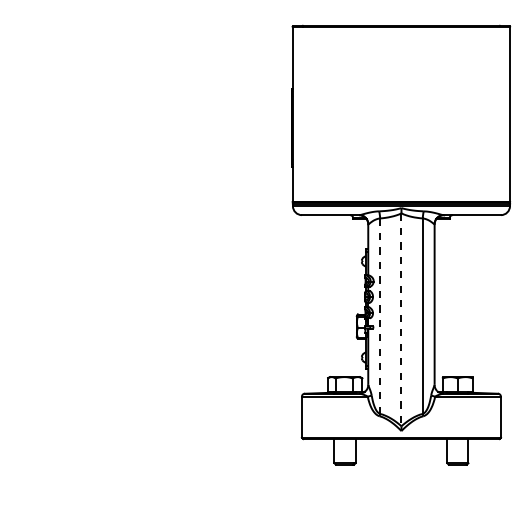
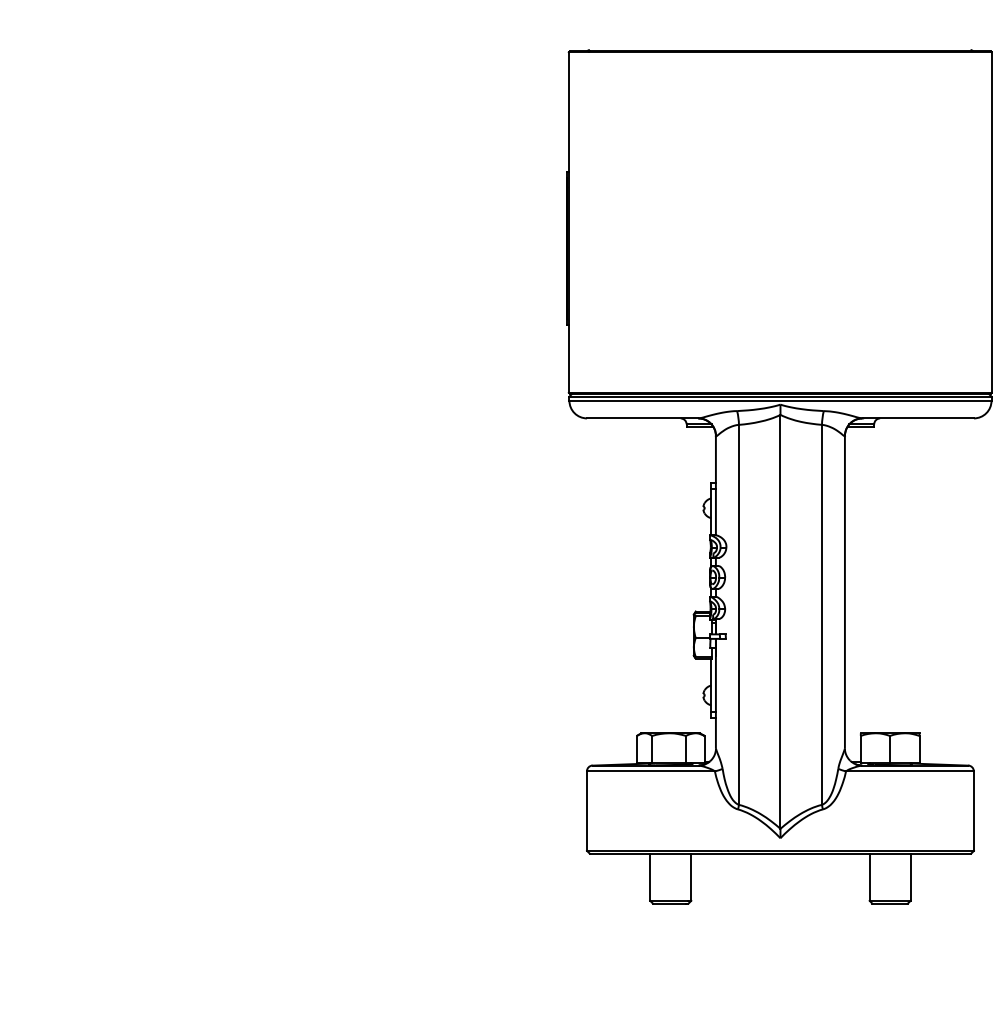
line: (380, 316) -> (739, 615), dashed -> solid
line: (401, 320) -> (780, 623), dashed -> solid

